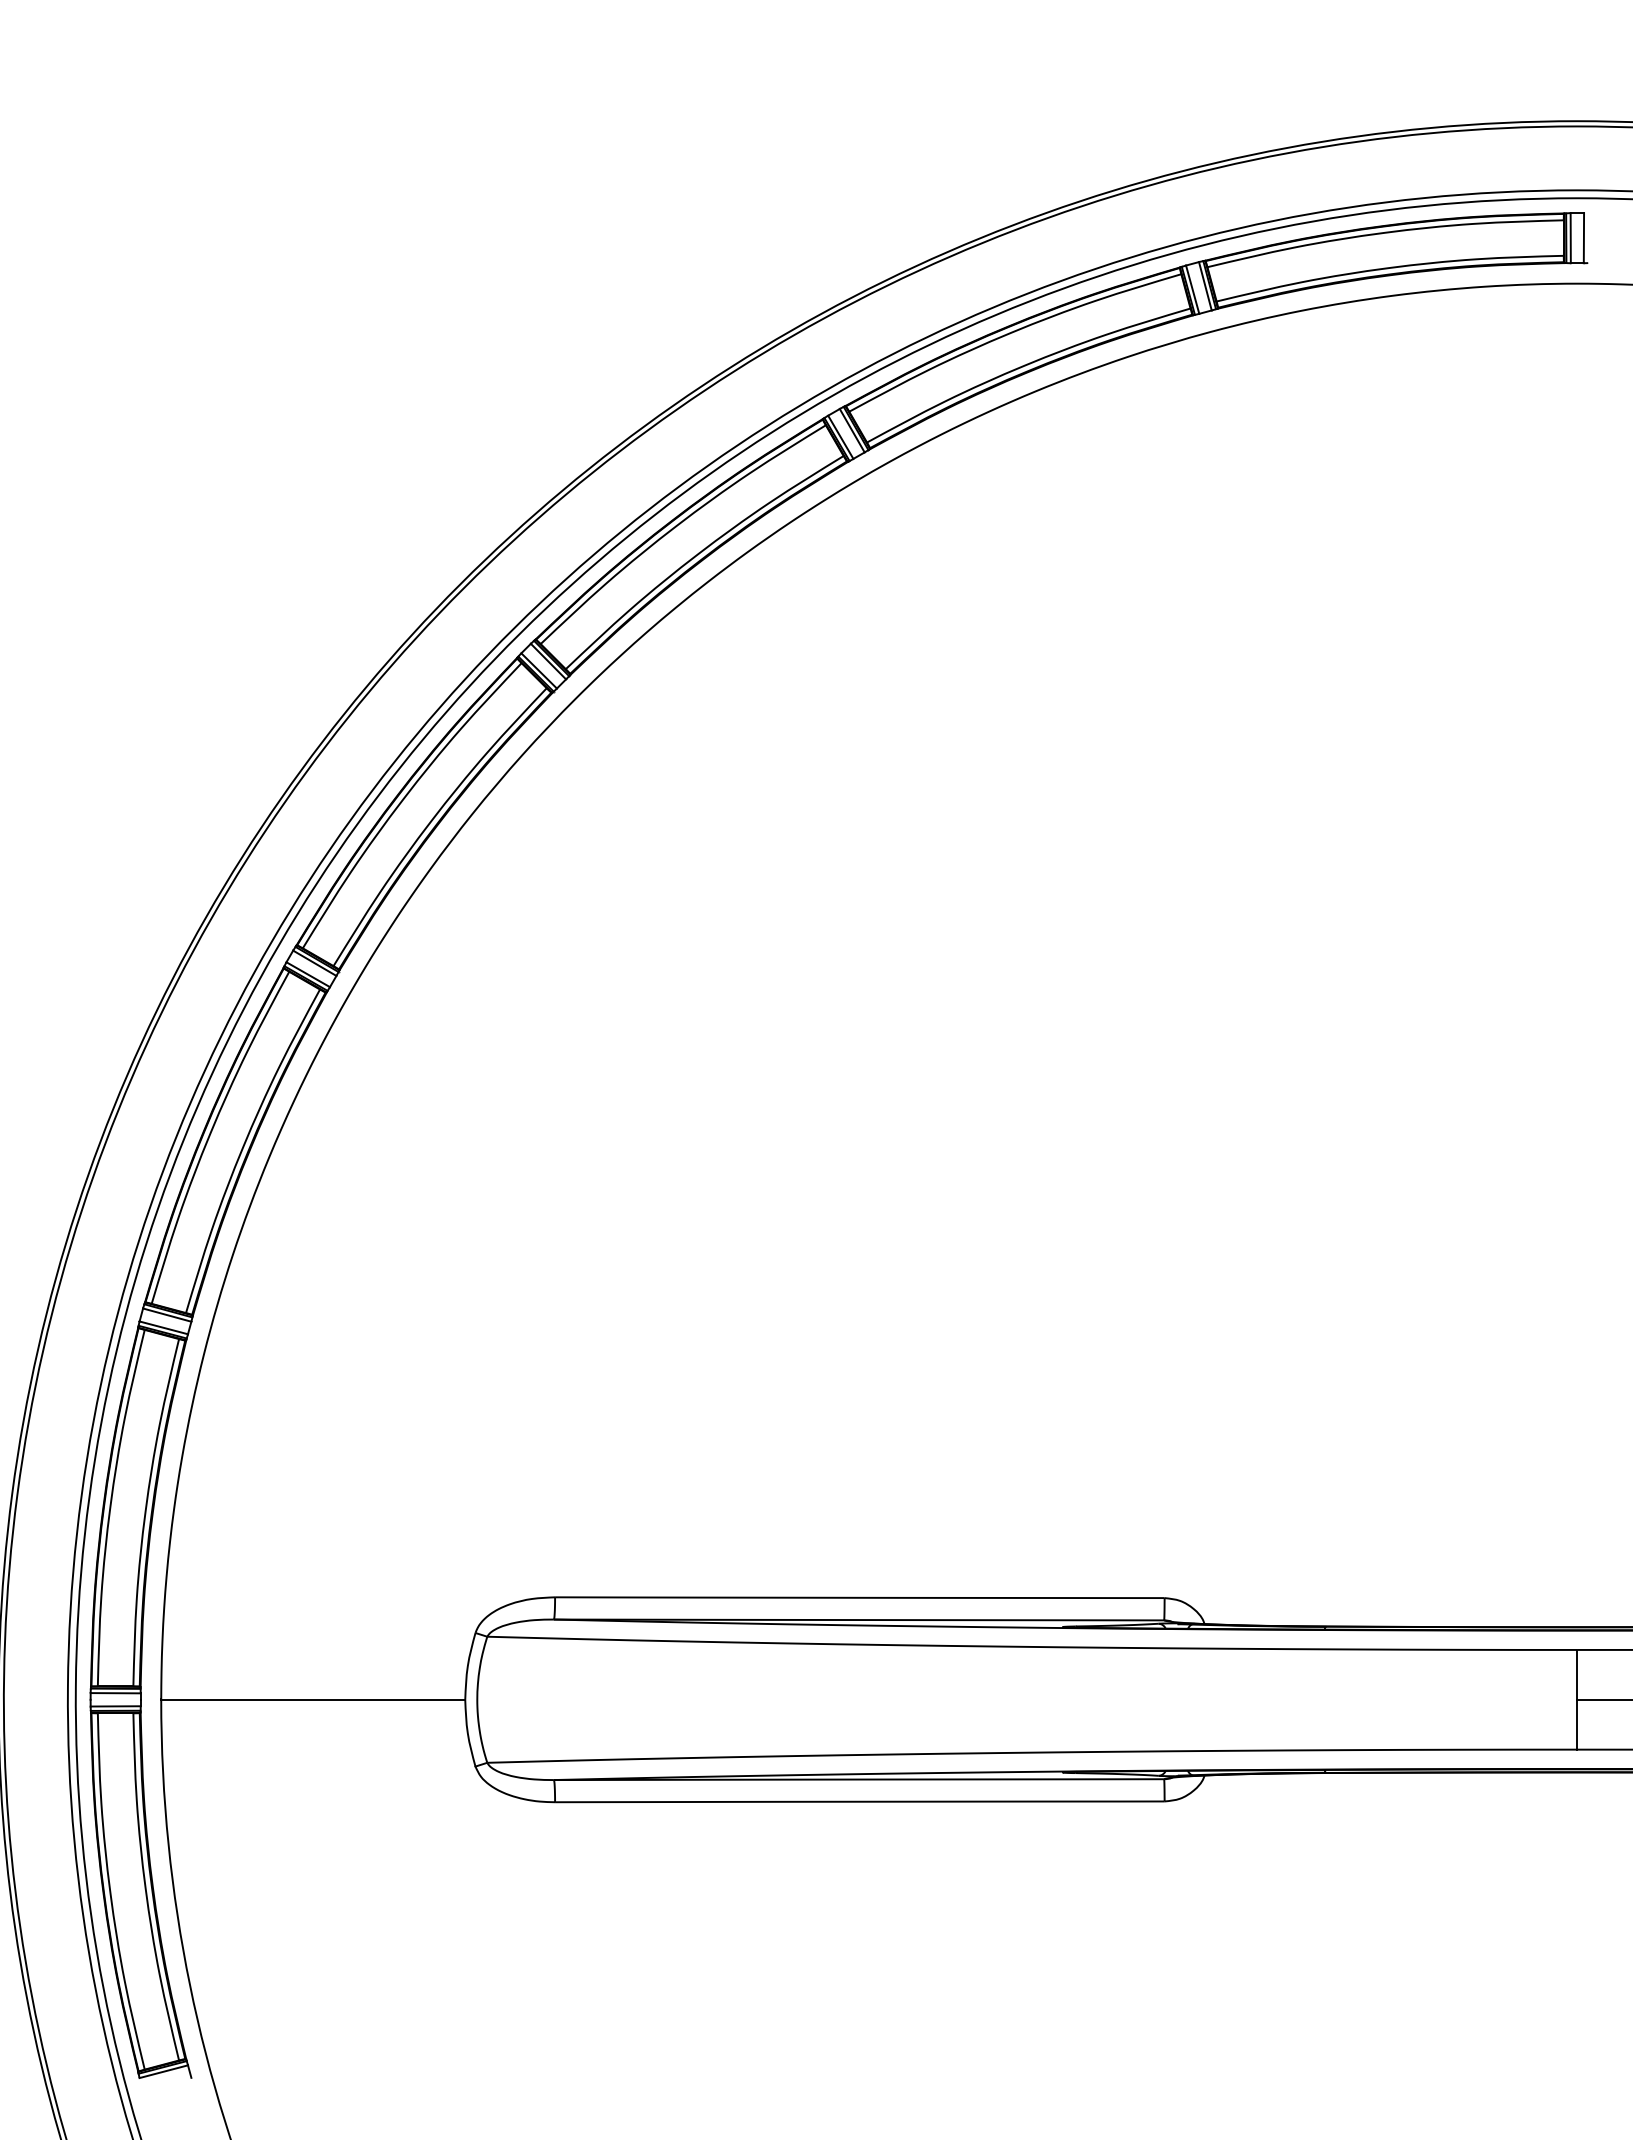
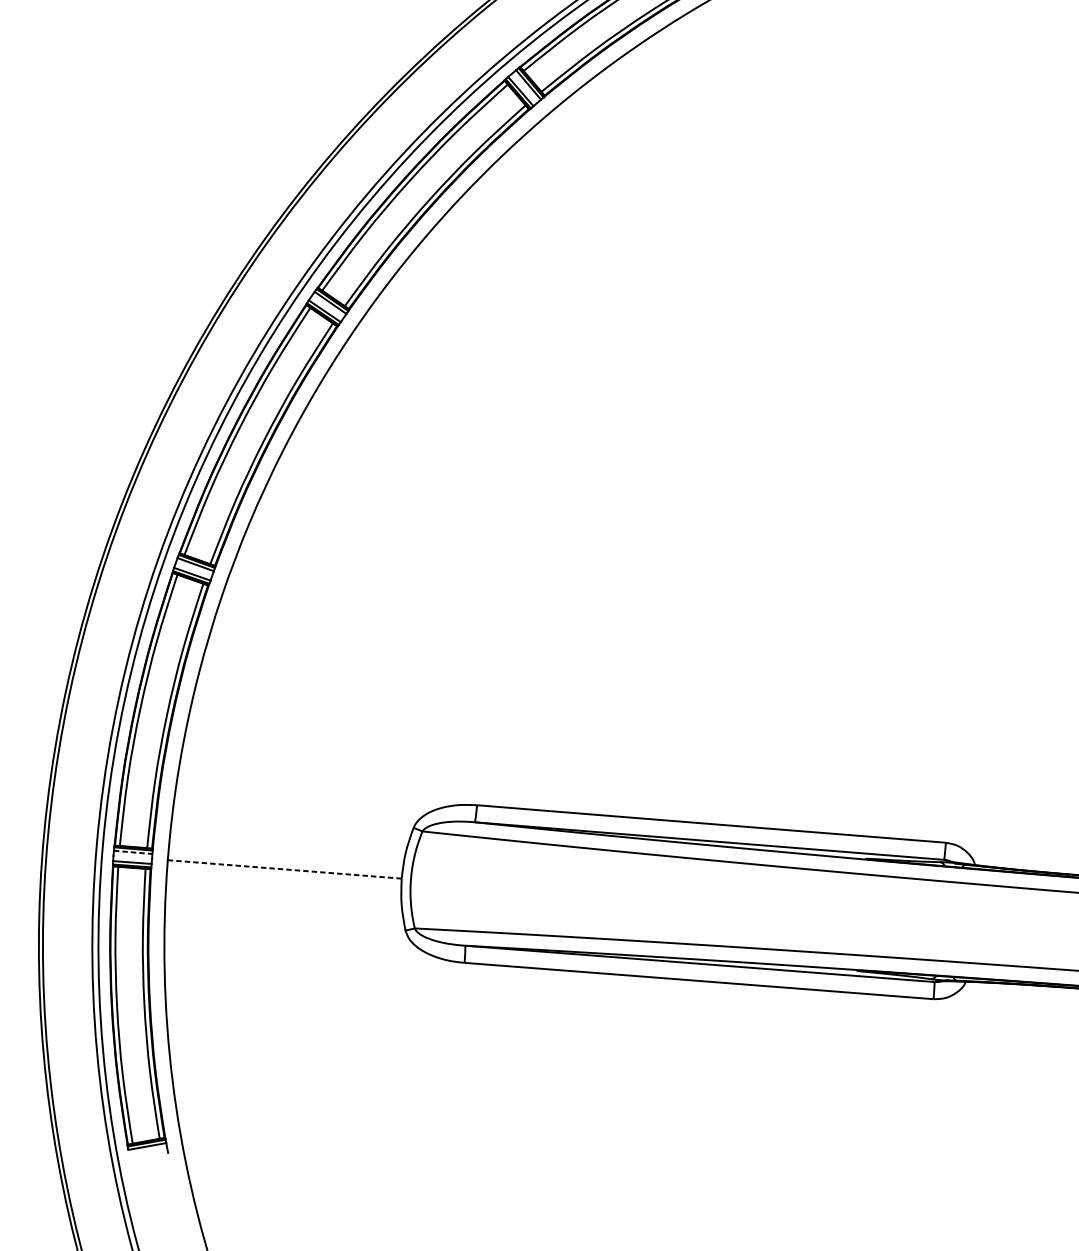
line: (116, 1693) -> (133, 852), solid -> dashed
line: (313, 1699) -> (284, 869), solid -> dashed

